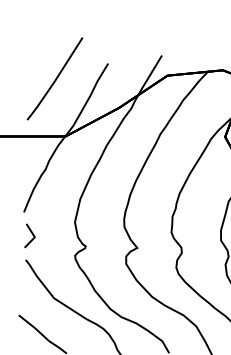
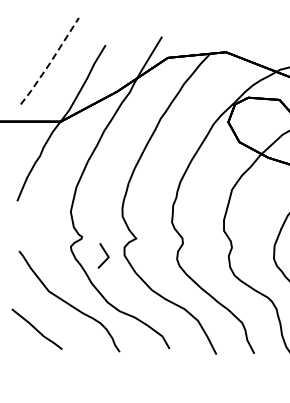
line: (55, 80) -> (50, 62), solid -> dashed
line: (31, 234) -> (105, 254), moved

